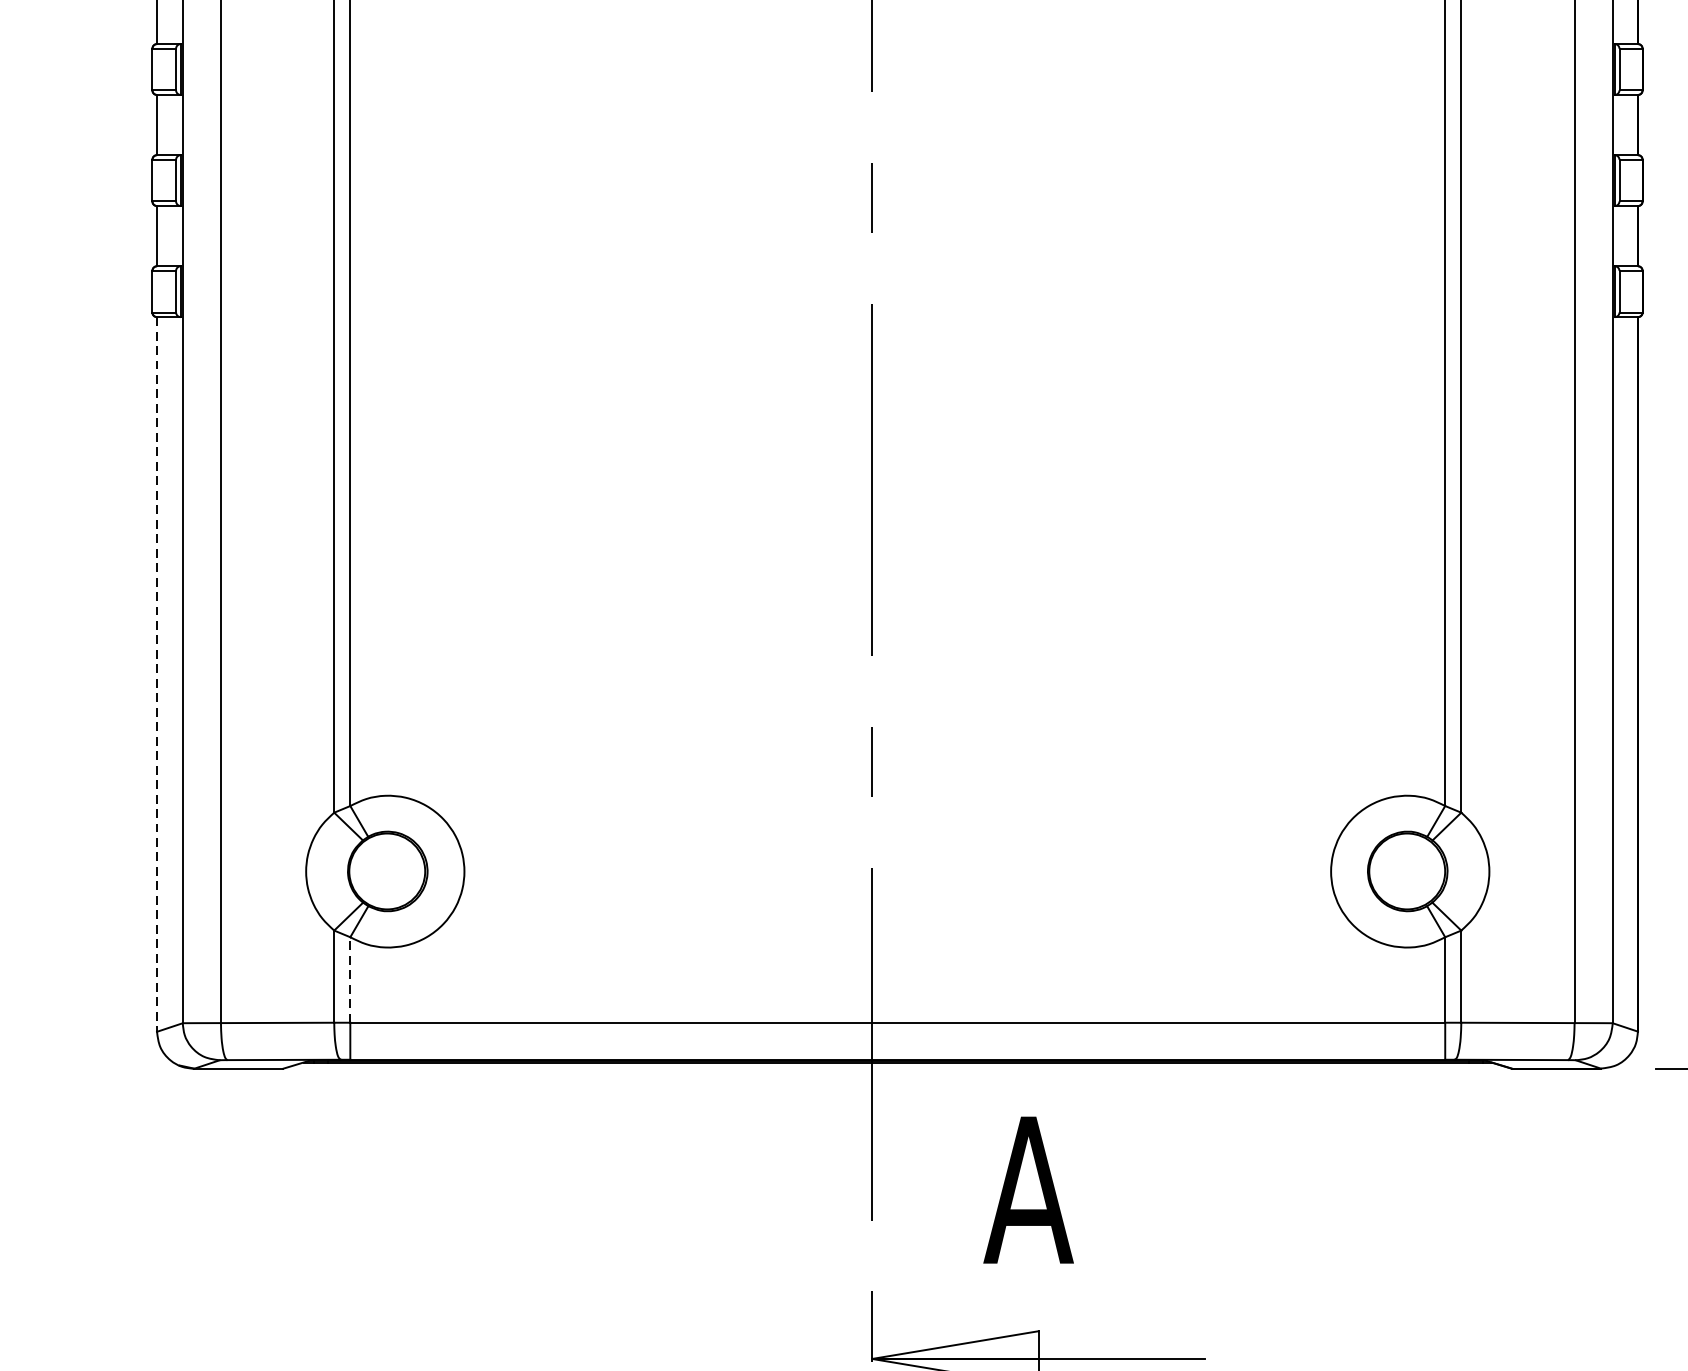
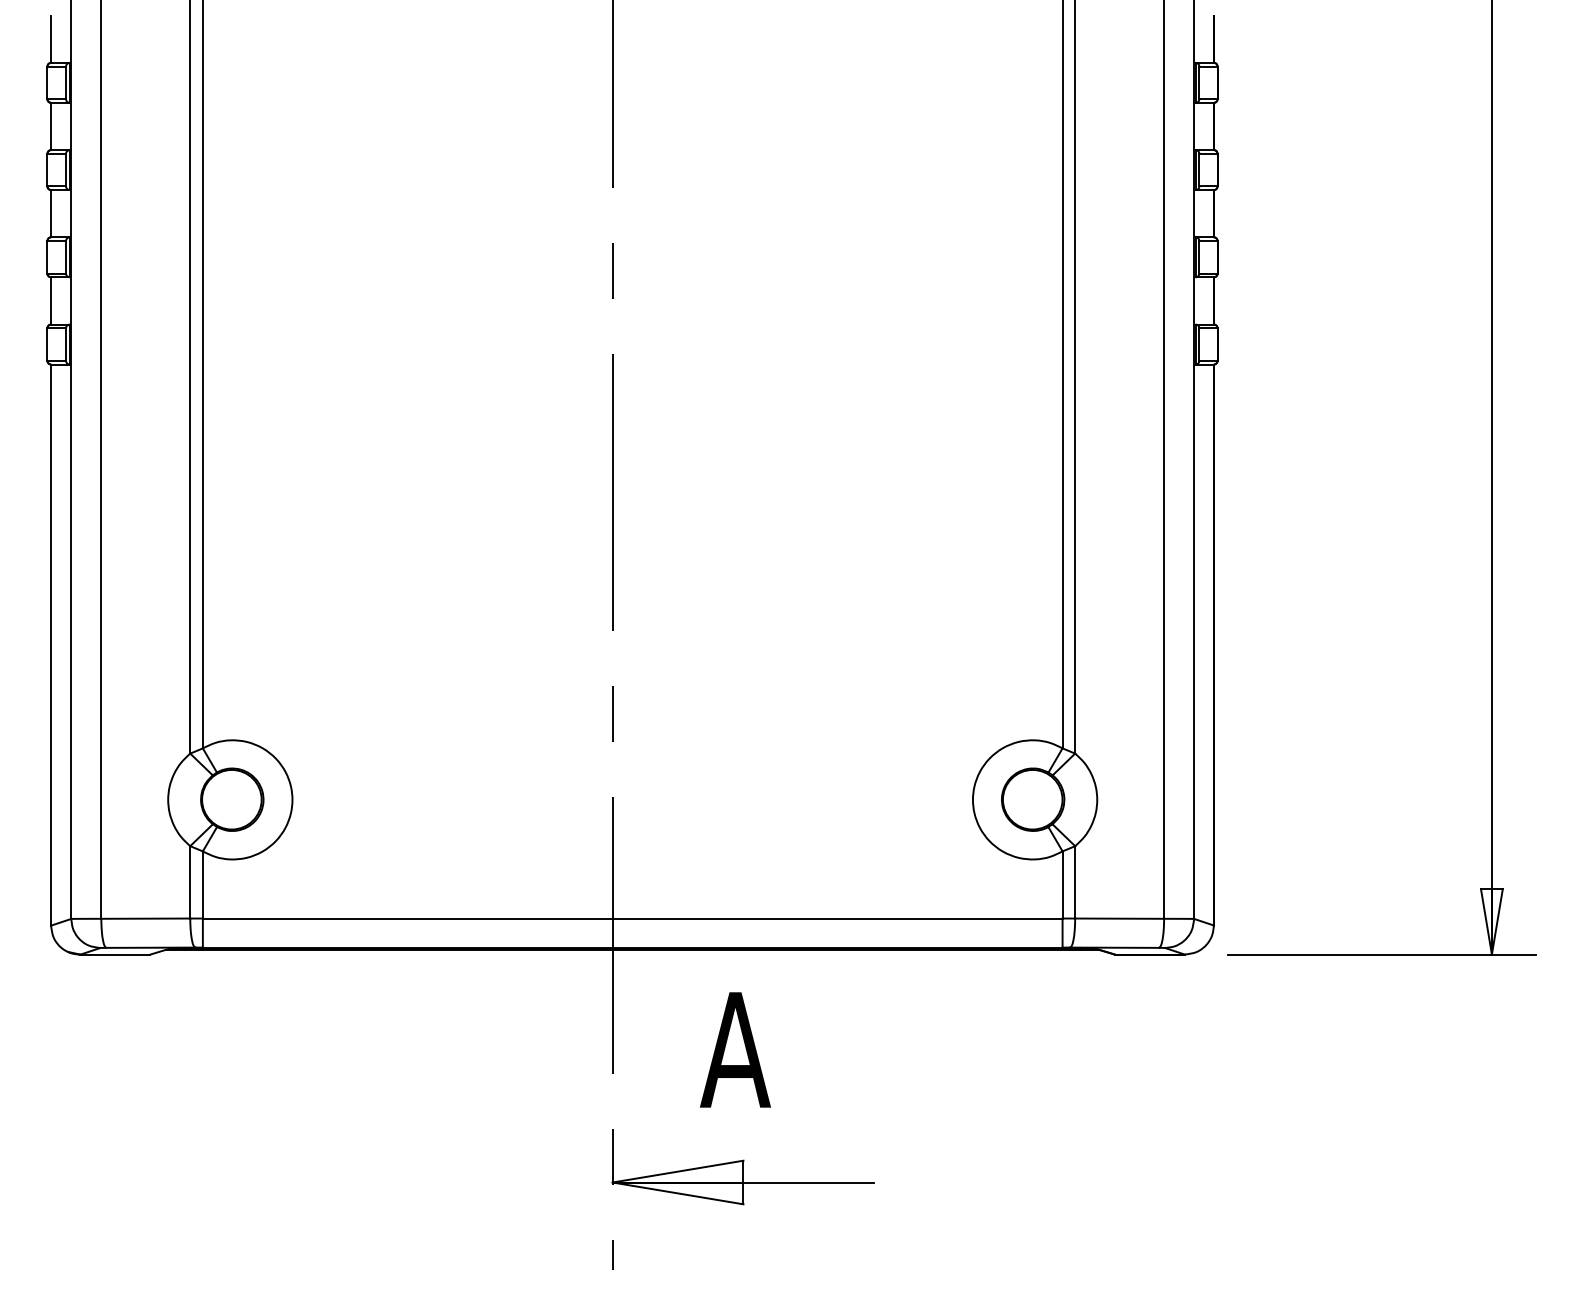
line: (157, 675) -> (51, 645), dashed -> solid
line: (349, 979) -> (202, 884), dashed -> solid

